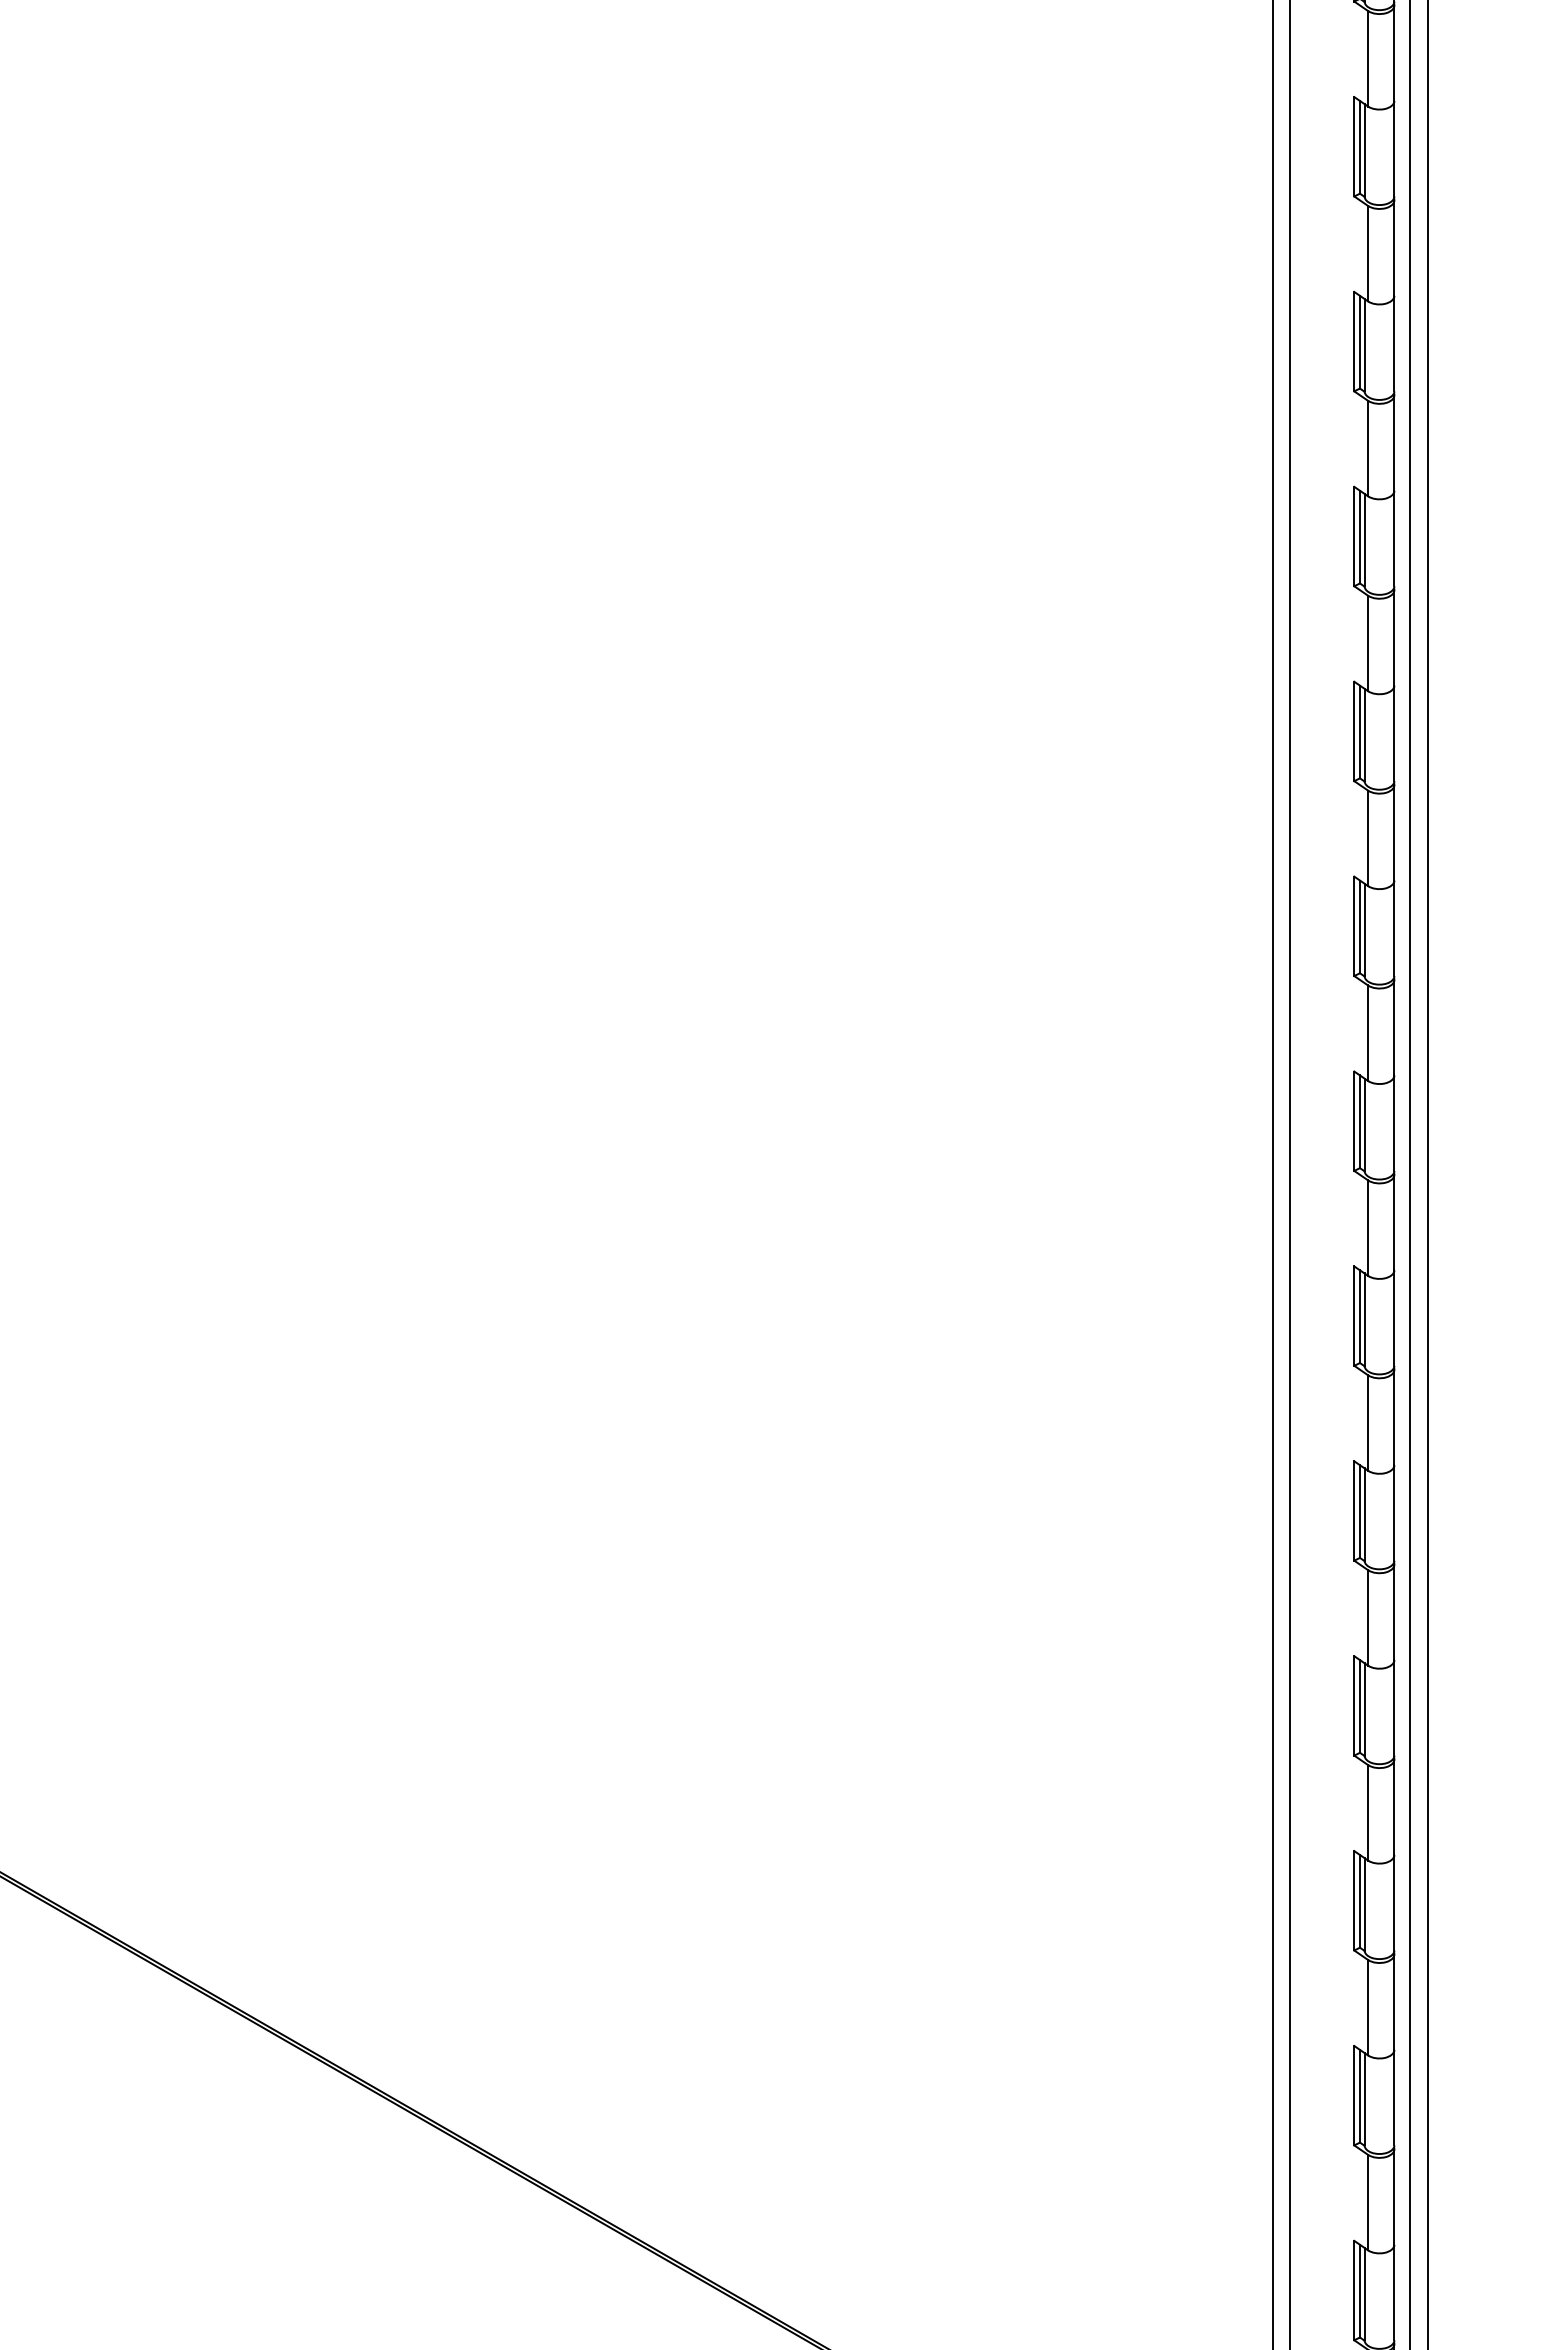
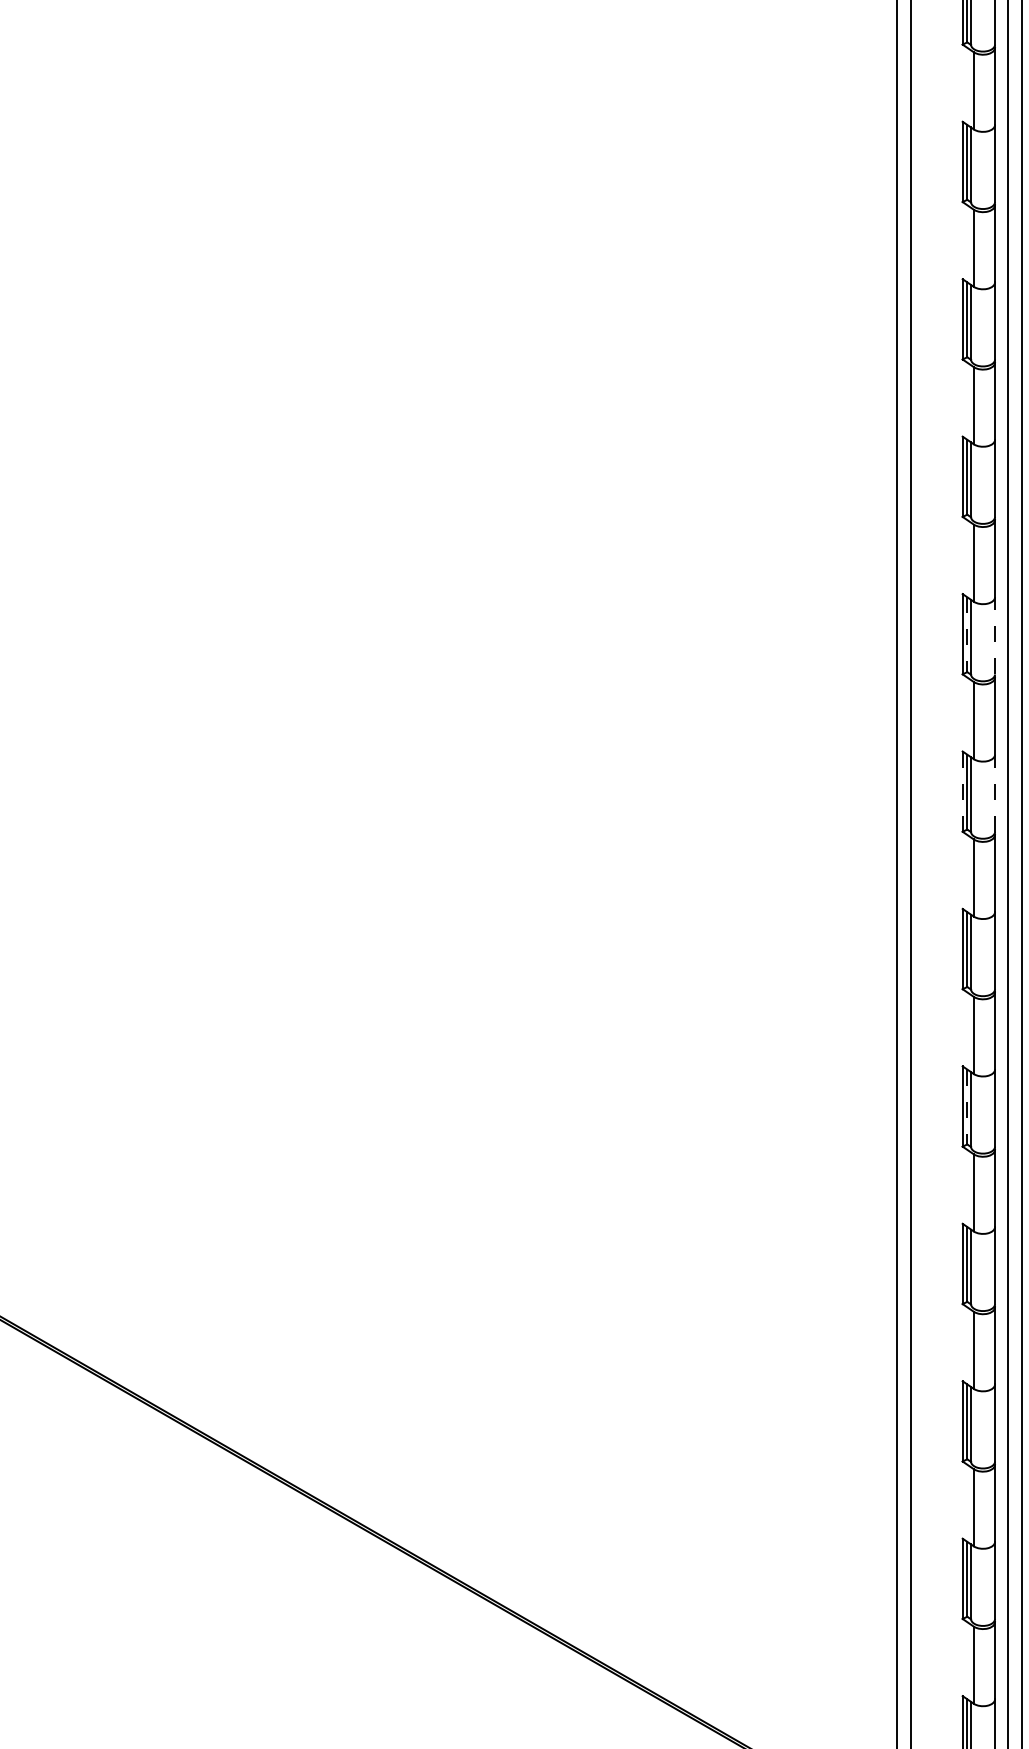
line: (1360, 1122) -> (967, 635), solid -> dashed
line: (1394, 1123) -> (995, 636), solid -> dashed
line: (1354, 1316) -> (962, 791), solid -> dashed
line: (1394, 1318) -> (995, 793), solid -> dashed
line: (1360, 1706) -> (967, 1107), solid -> dashed

